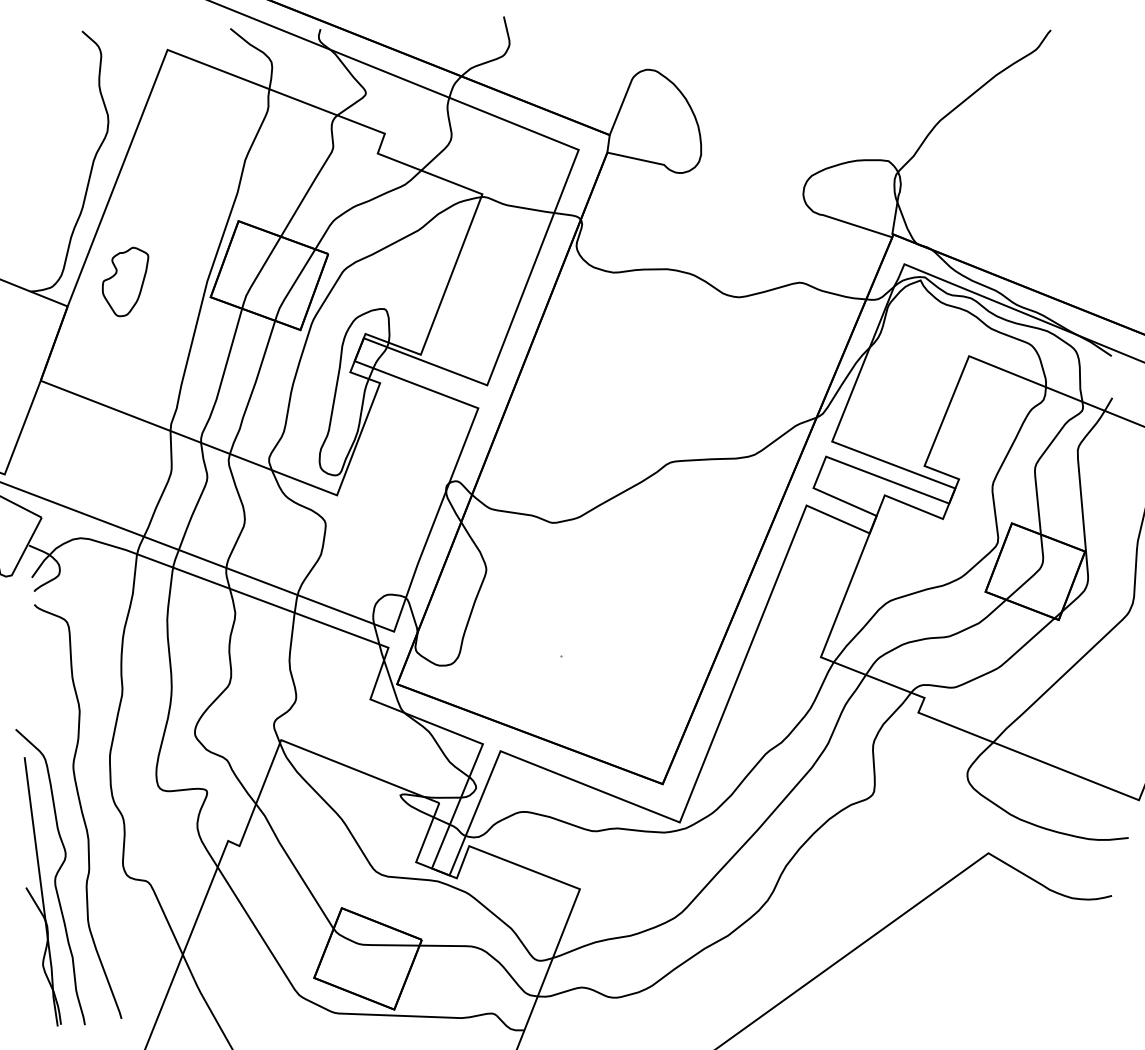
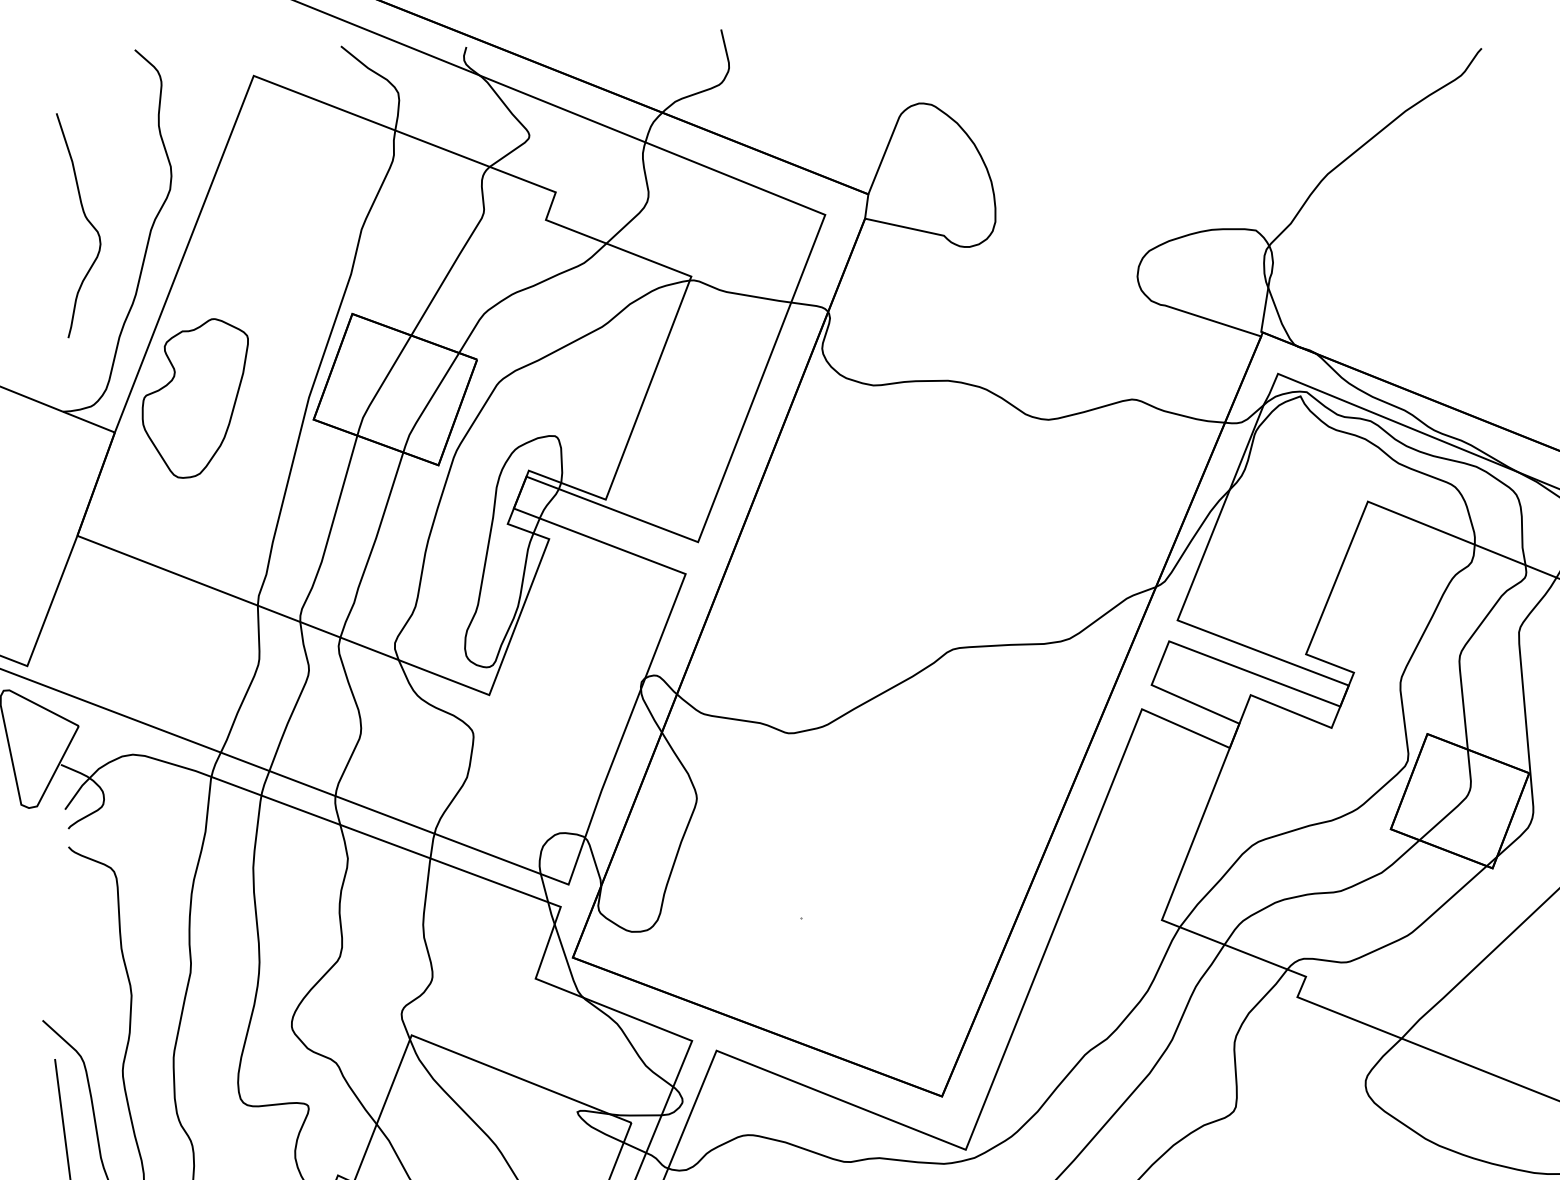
curve: (47, 154) -> (86, 221), added
part: (125, 281) -> (195, 397), size x1.67

